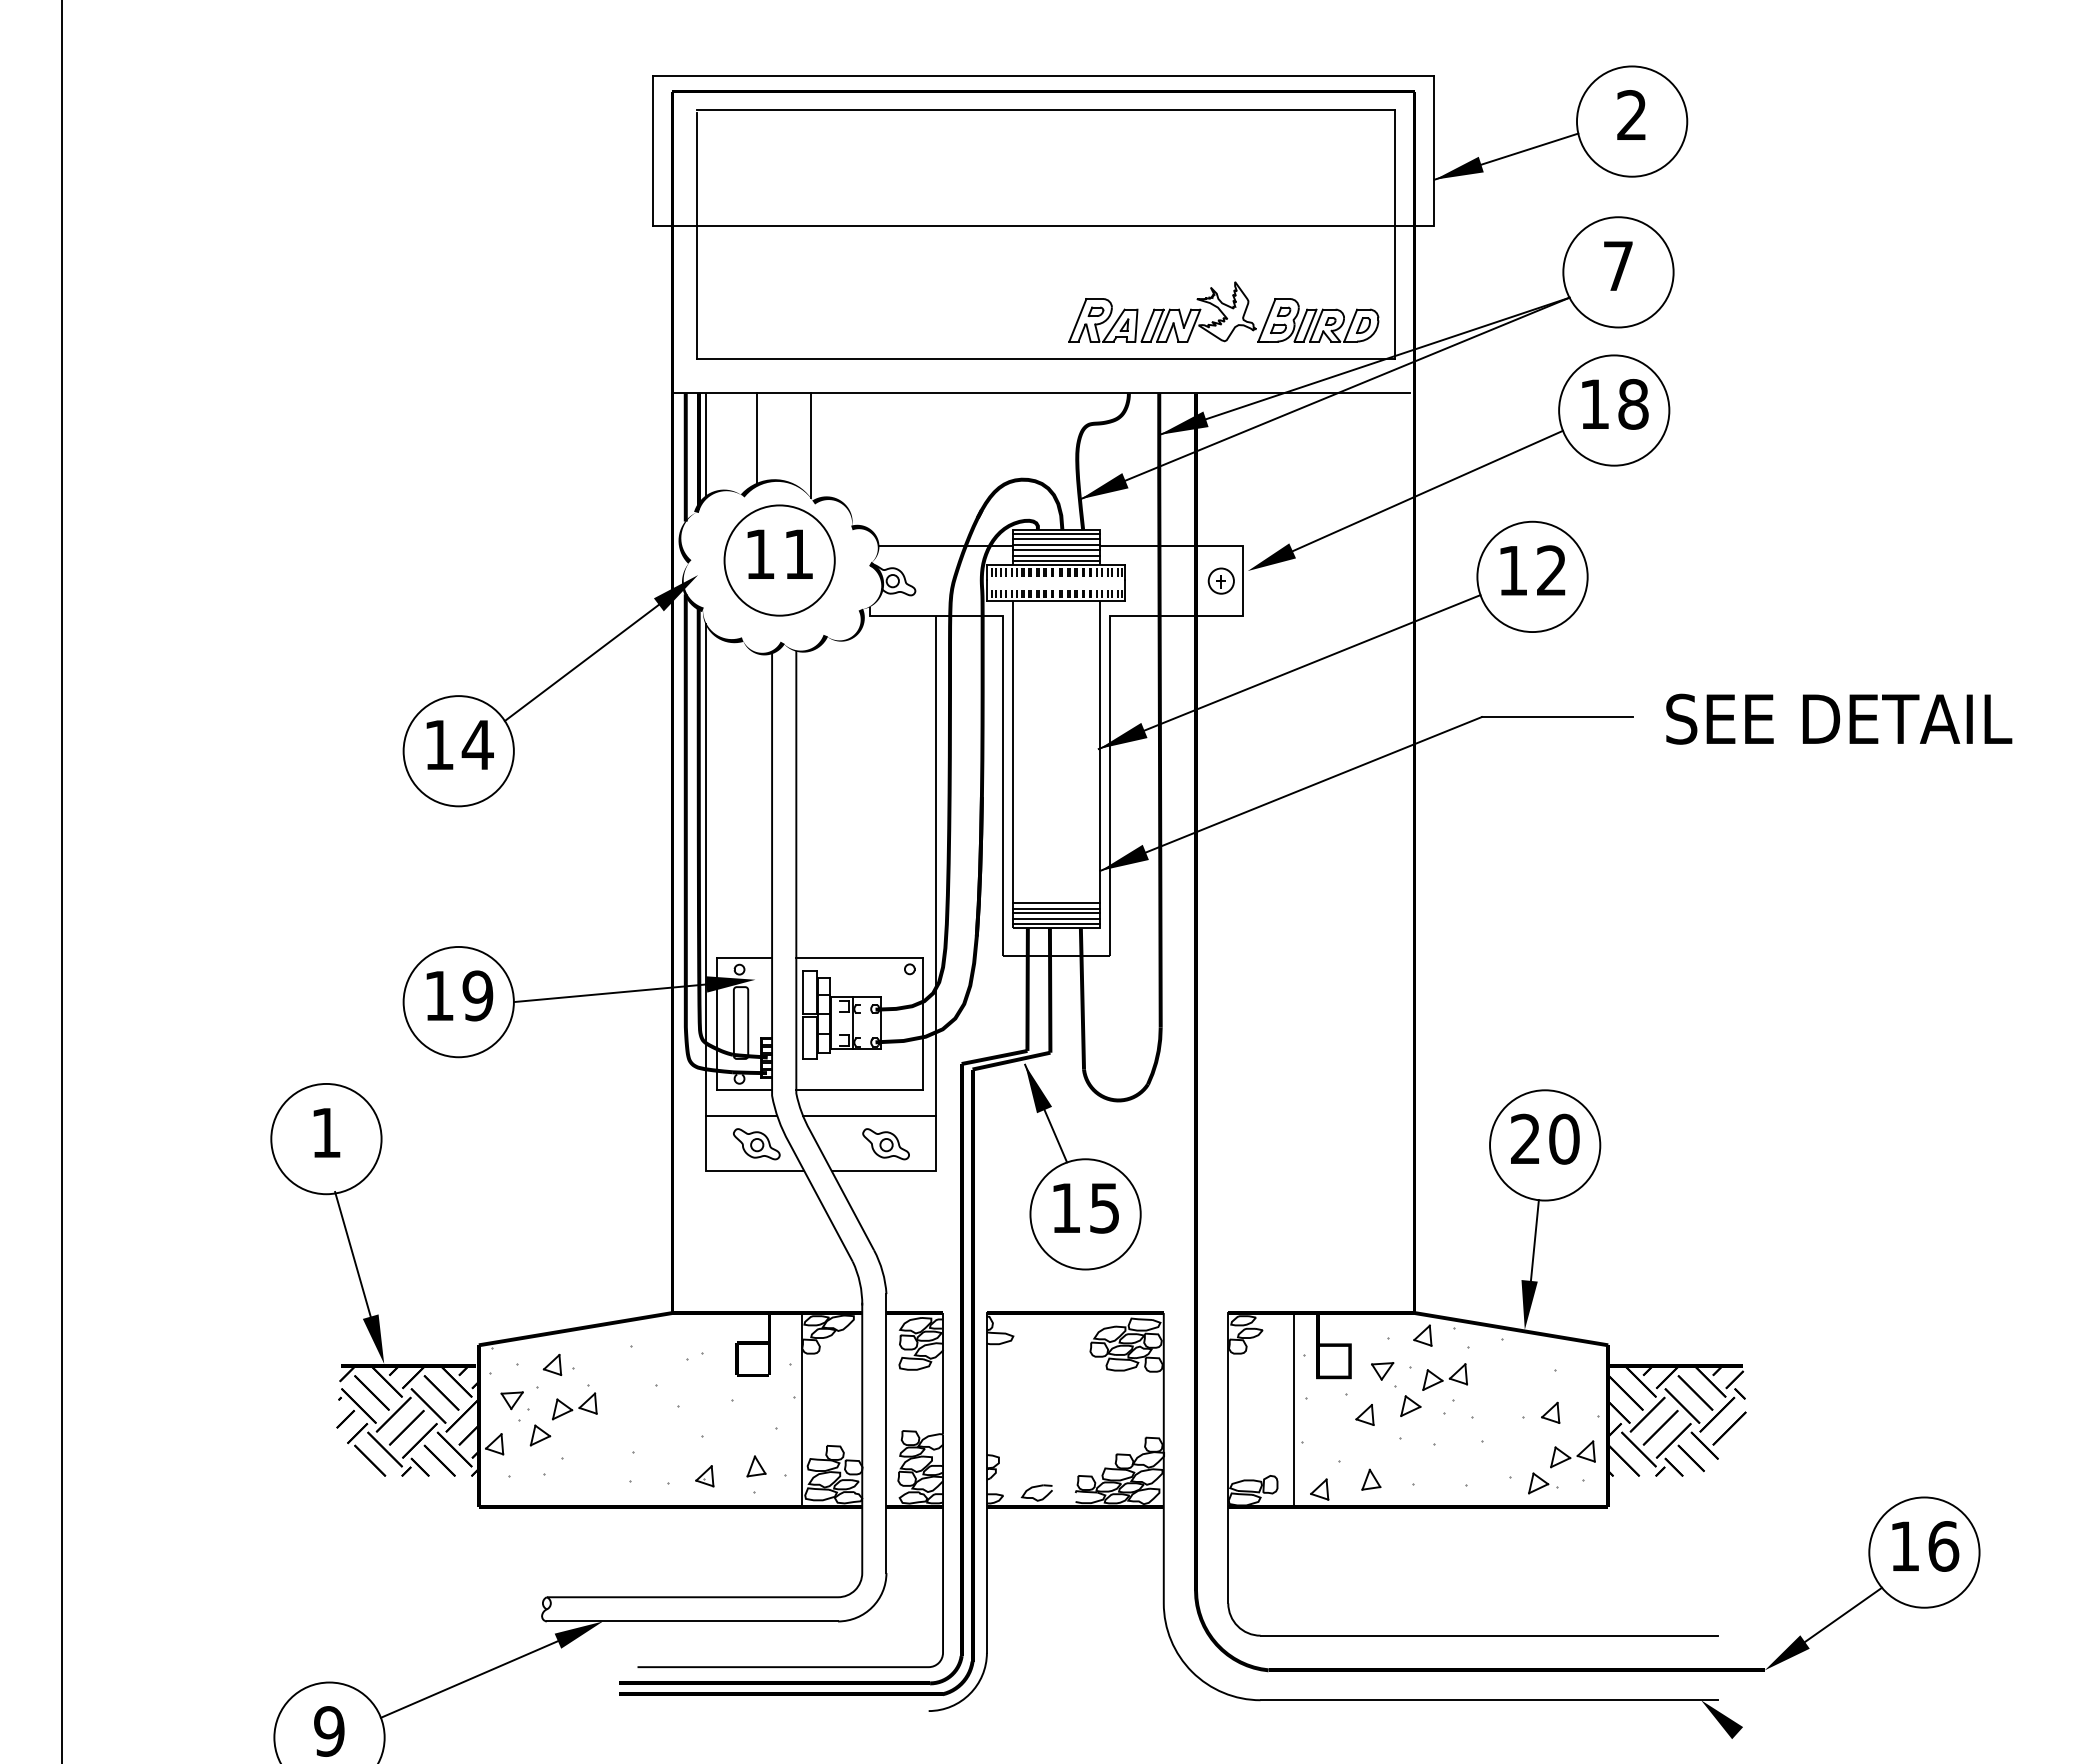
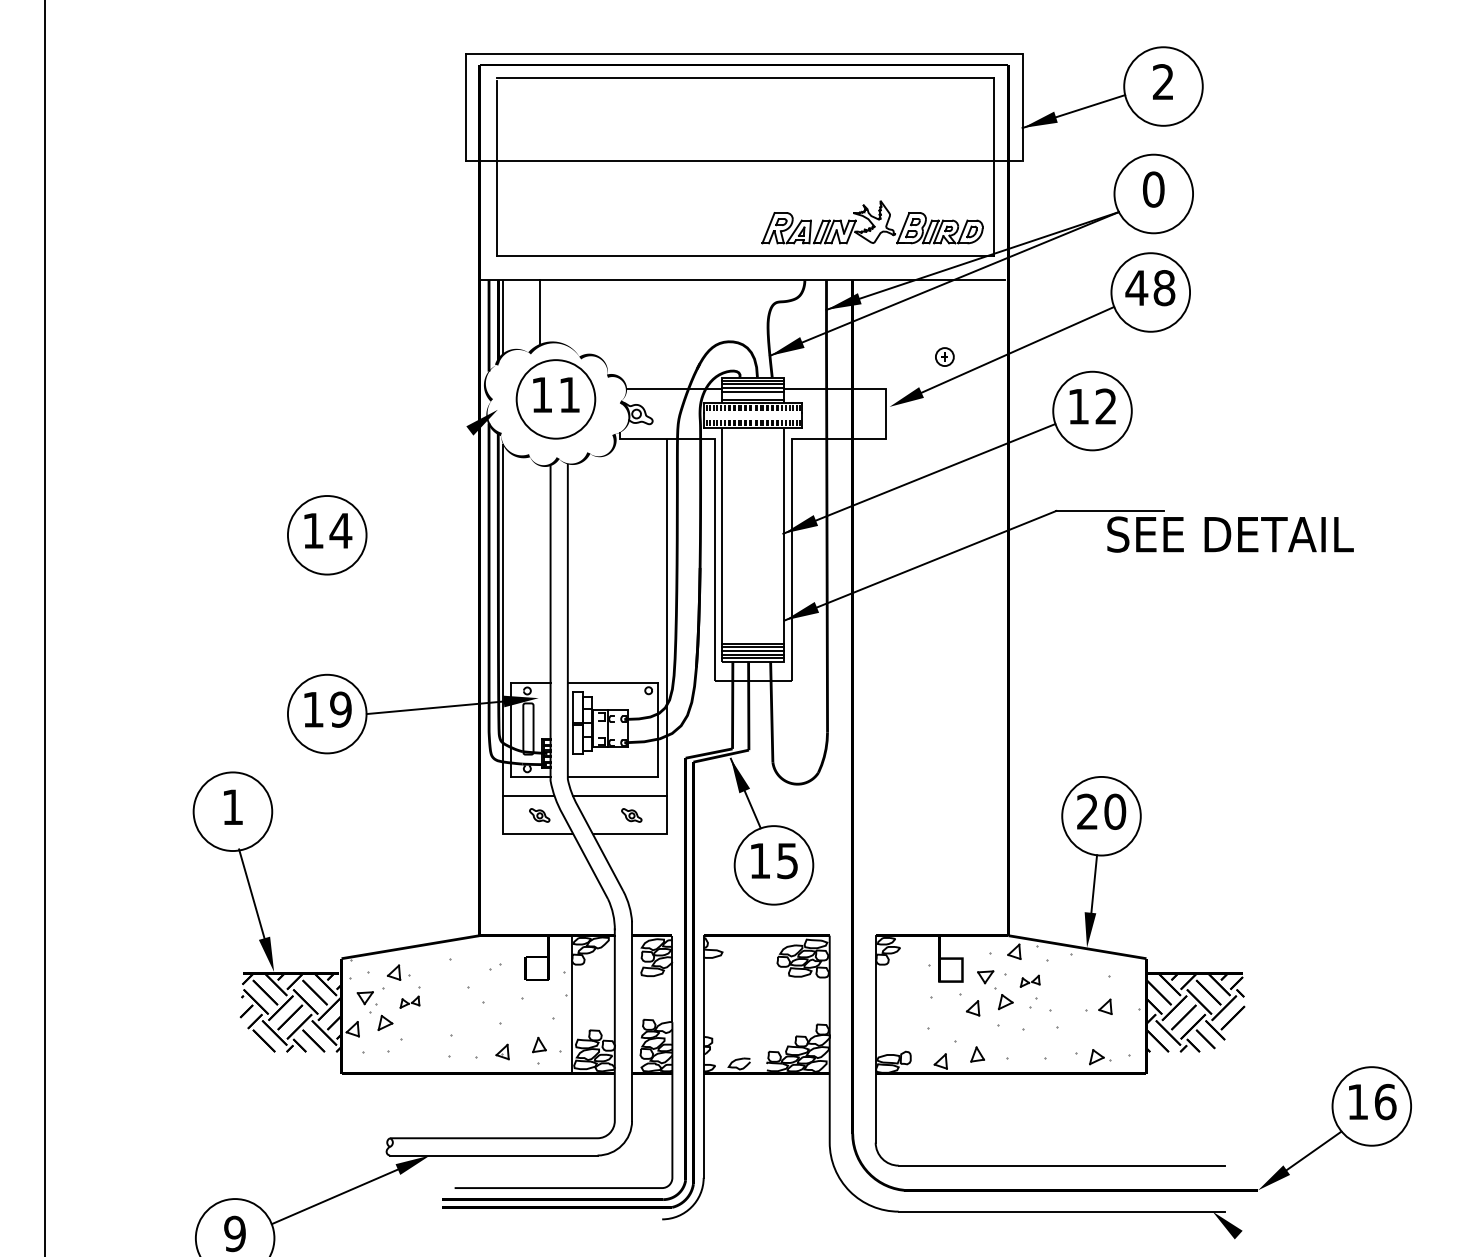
text: (1618, 265) -> (1153, 189), 7 -> 0
text: (1594, 403) -> (1136, 287), 18 -> 48
line: (811, 445) -> (578, 317), removed
line: (1056, 555) -> (753, 395), removed
part: (1220, 580) -> (944, 356), moved
line: (581, 662) -> (414, 472), removed
text: (1839, 718) -> (1230, 534), moved
part: (756, 1144) -> (539, 815), size x0.6
part: (885, 1144) -> (631, 815), size x0.6
part: (1444, 1376) -> (1029, 980), size x0.6
part: (574, 1406) -> (409, 1002), size x0.6
line: (1294, 1409) -> (922, 1004), removed
part: (1572, 1454) -> (1121, 1036), removed

